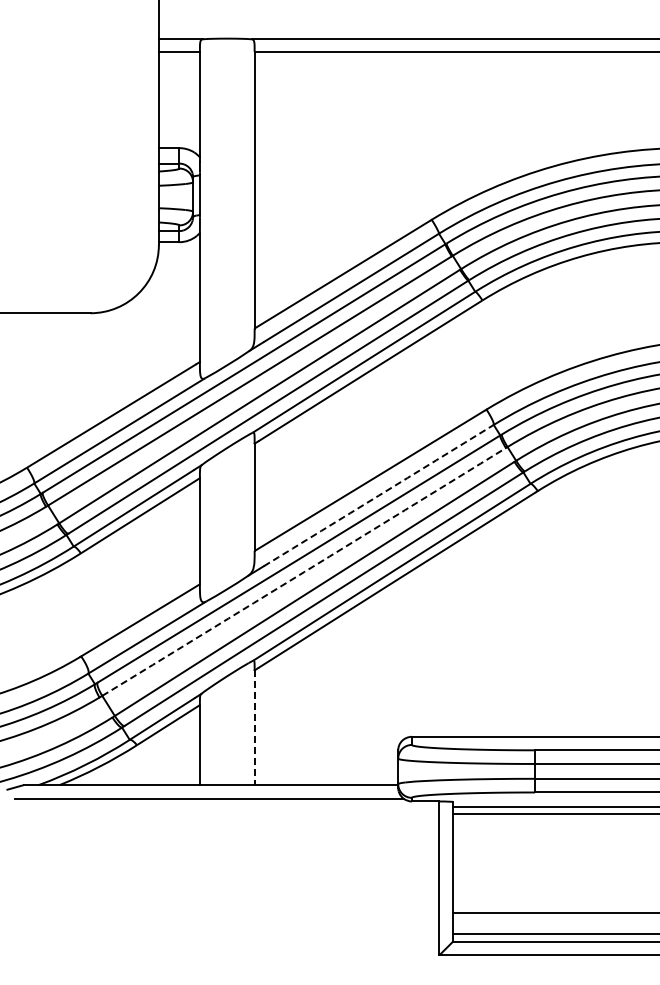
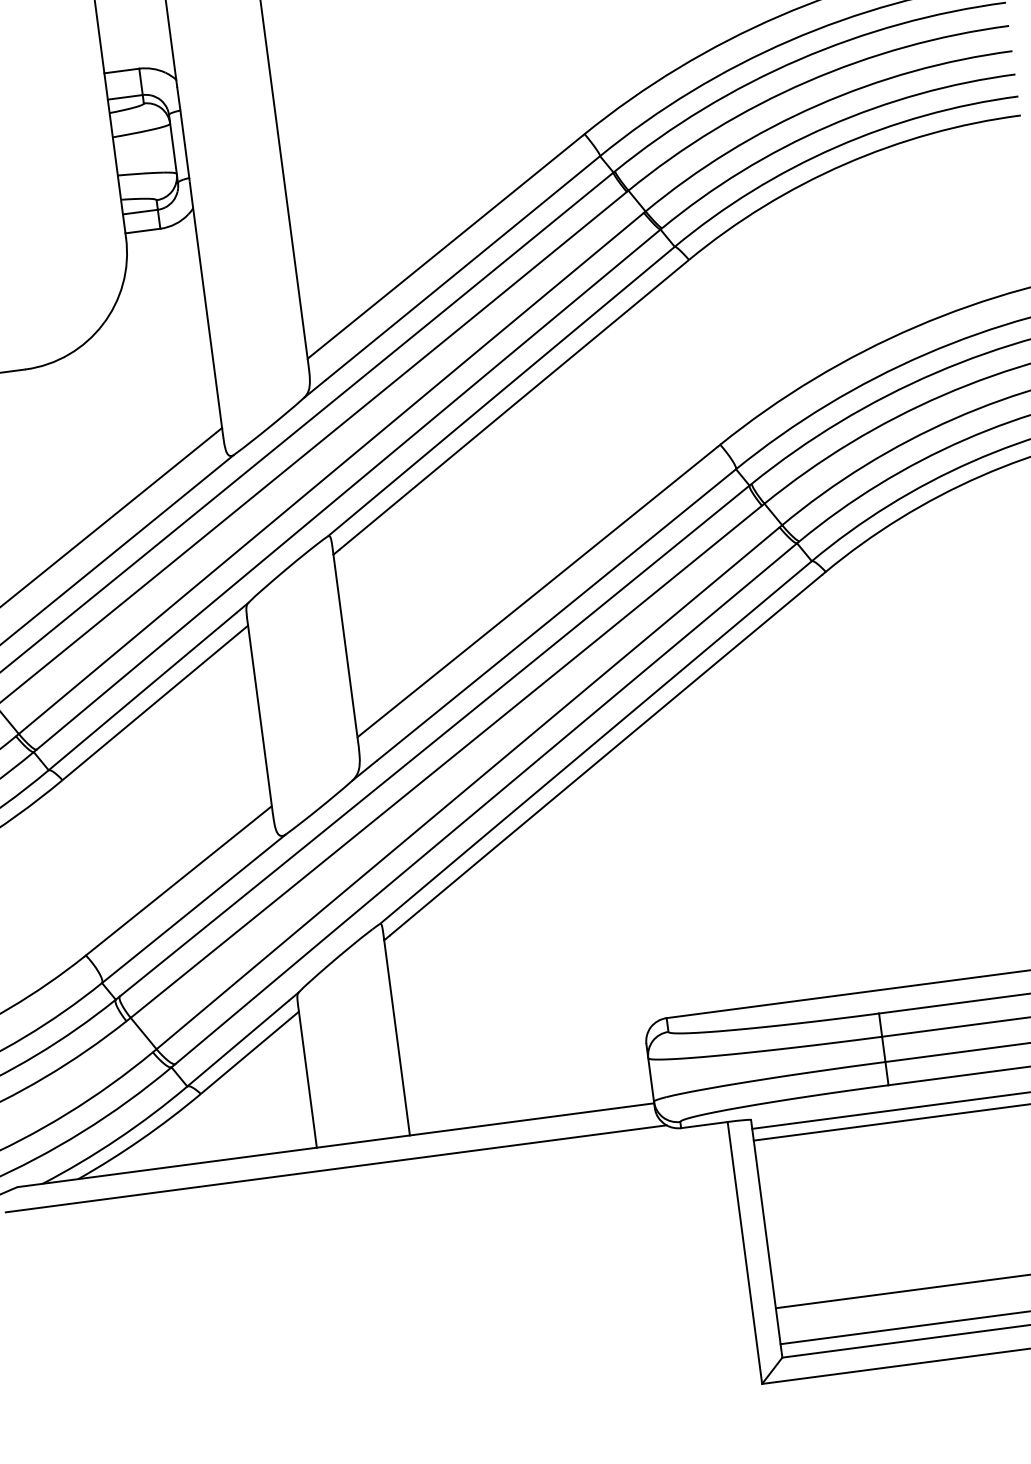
arc: (378, 495) -> (555, 615), dashed -> solid
arc: (304, 572) -> (447, 762), dashed -> solid
line: (254, 728) -> (397, 1039), dashed -> solid

